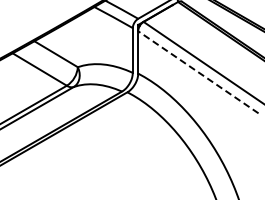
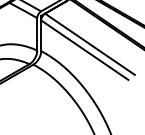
line: (198, 72) -> (84, 50), dashed -> solid

